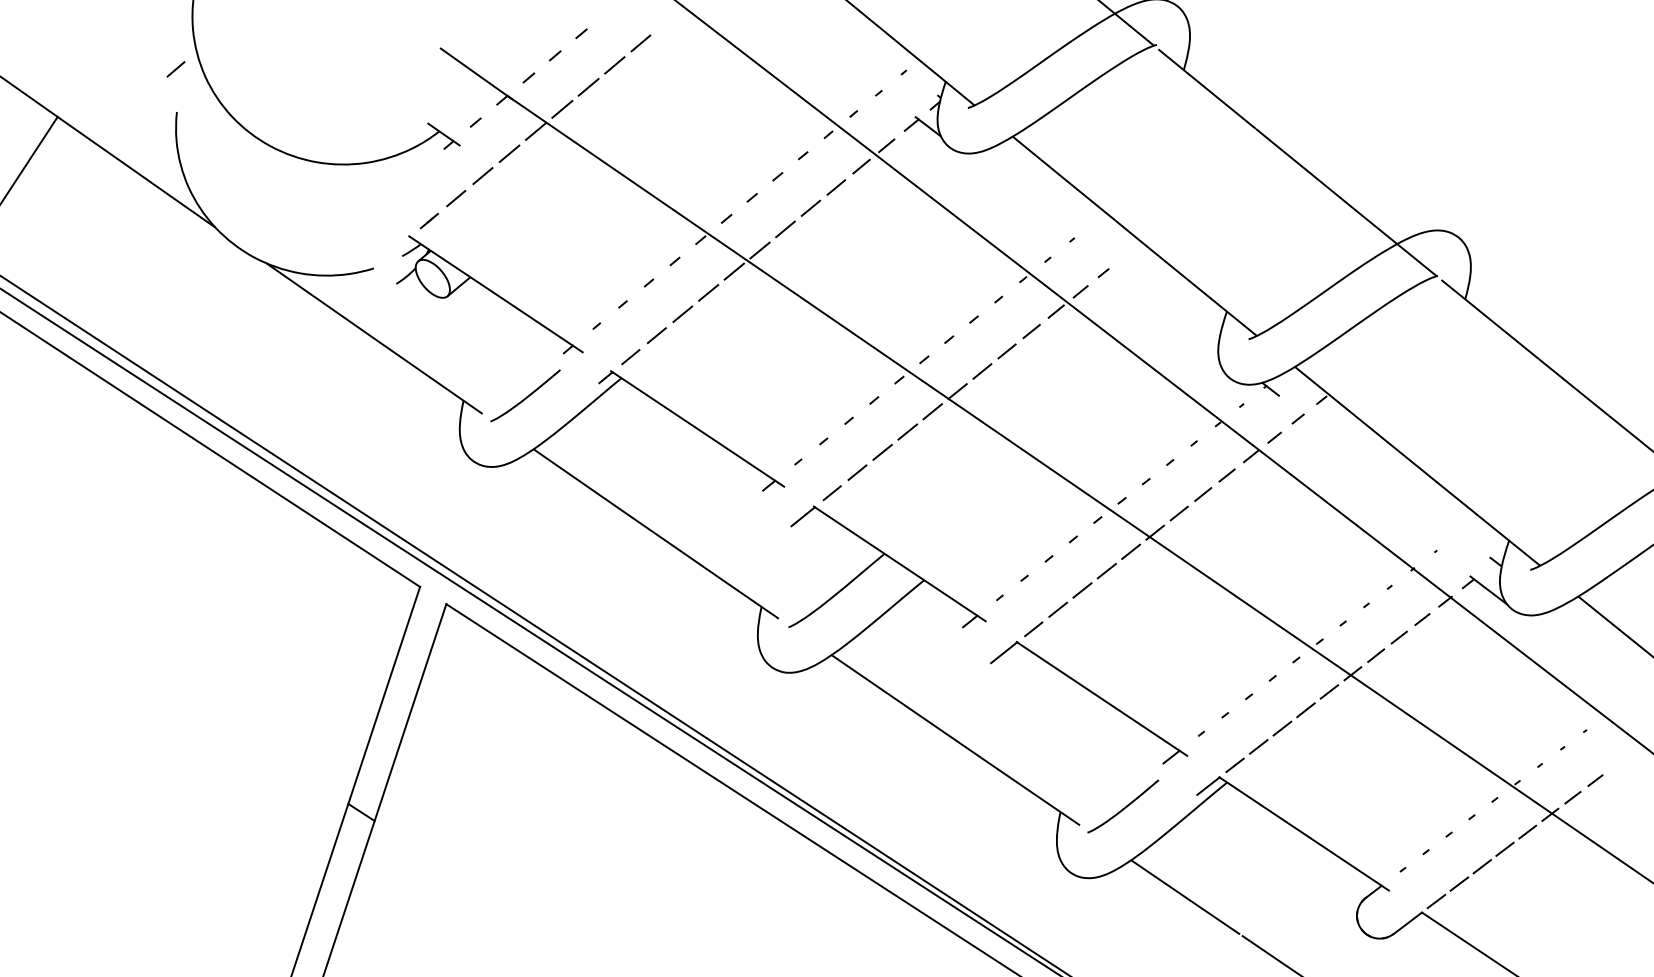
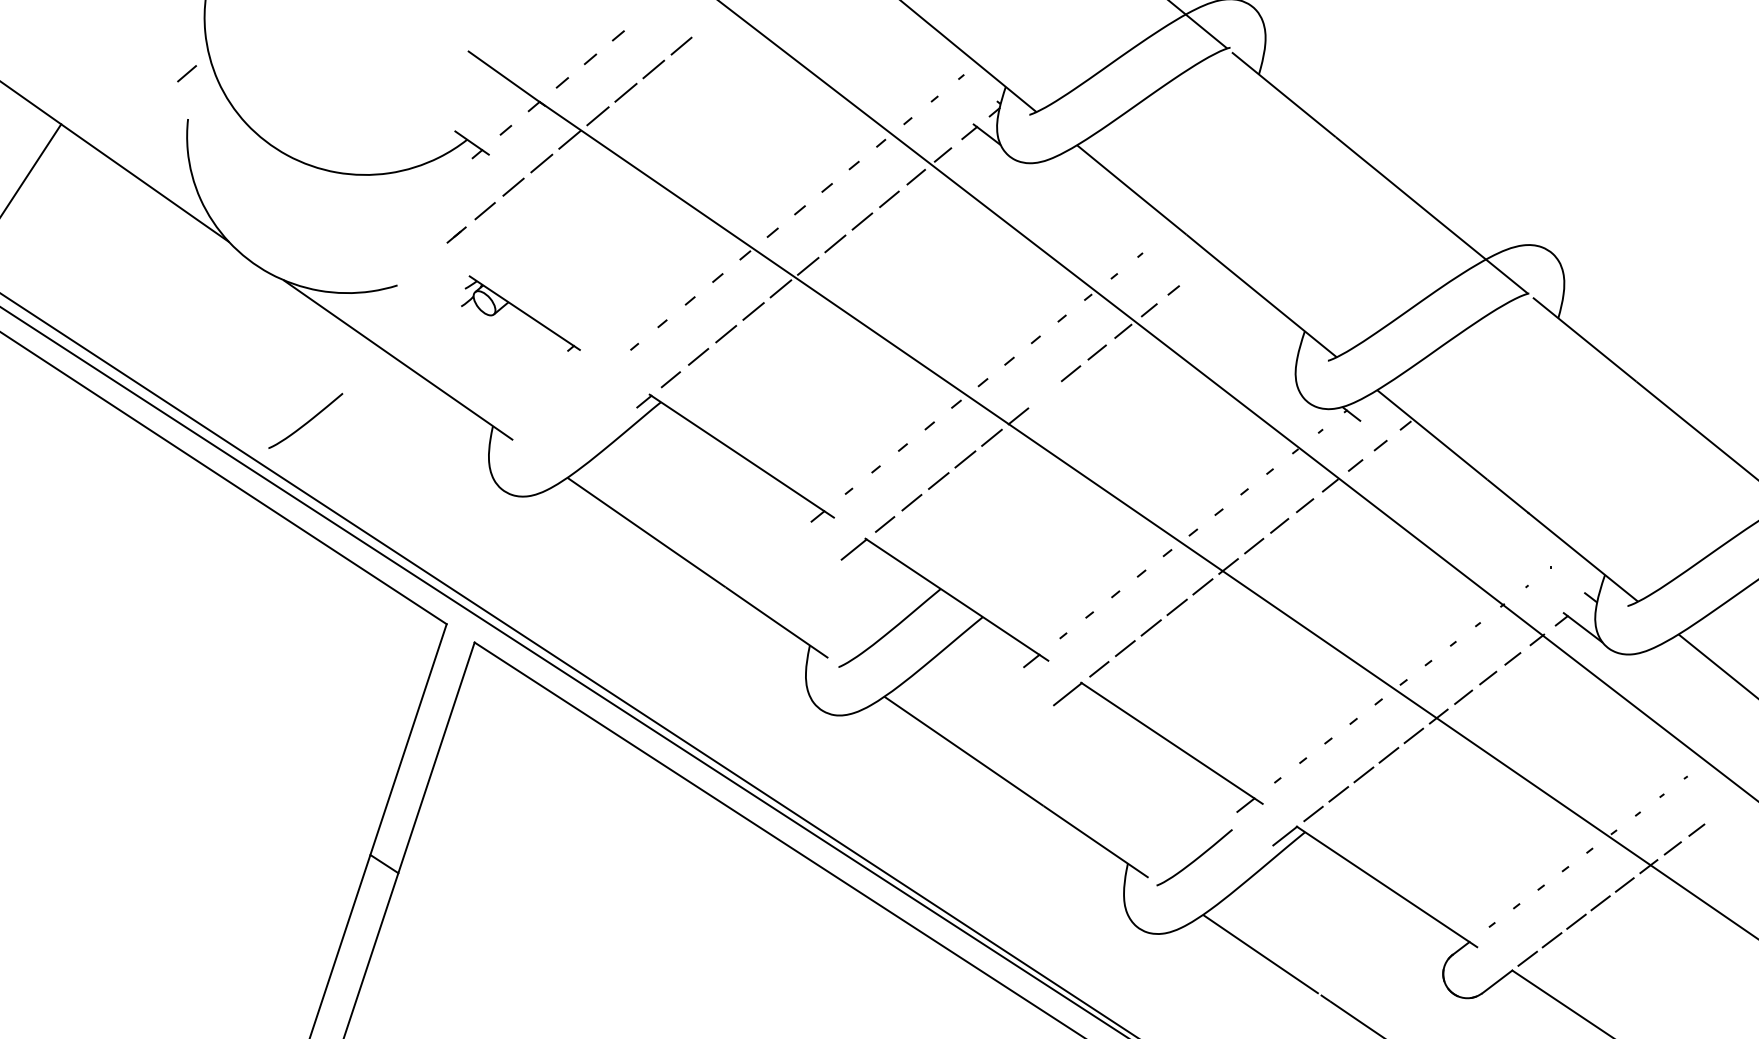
part: (489, 294) -> (520, 313), size x0.6
line: (982, 370) -> (1044, 394), removed
curve: (527, 396) -> (307, 421), moved

